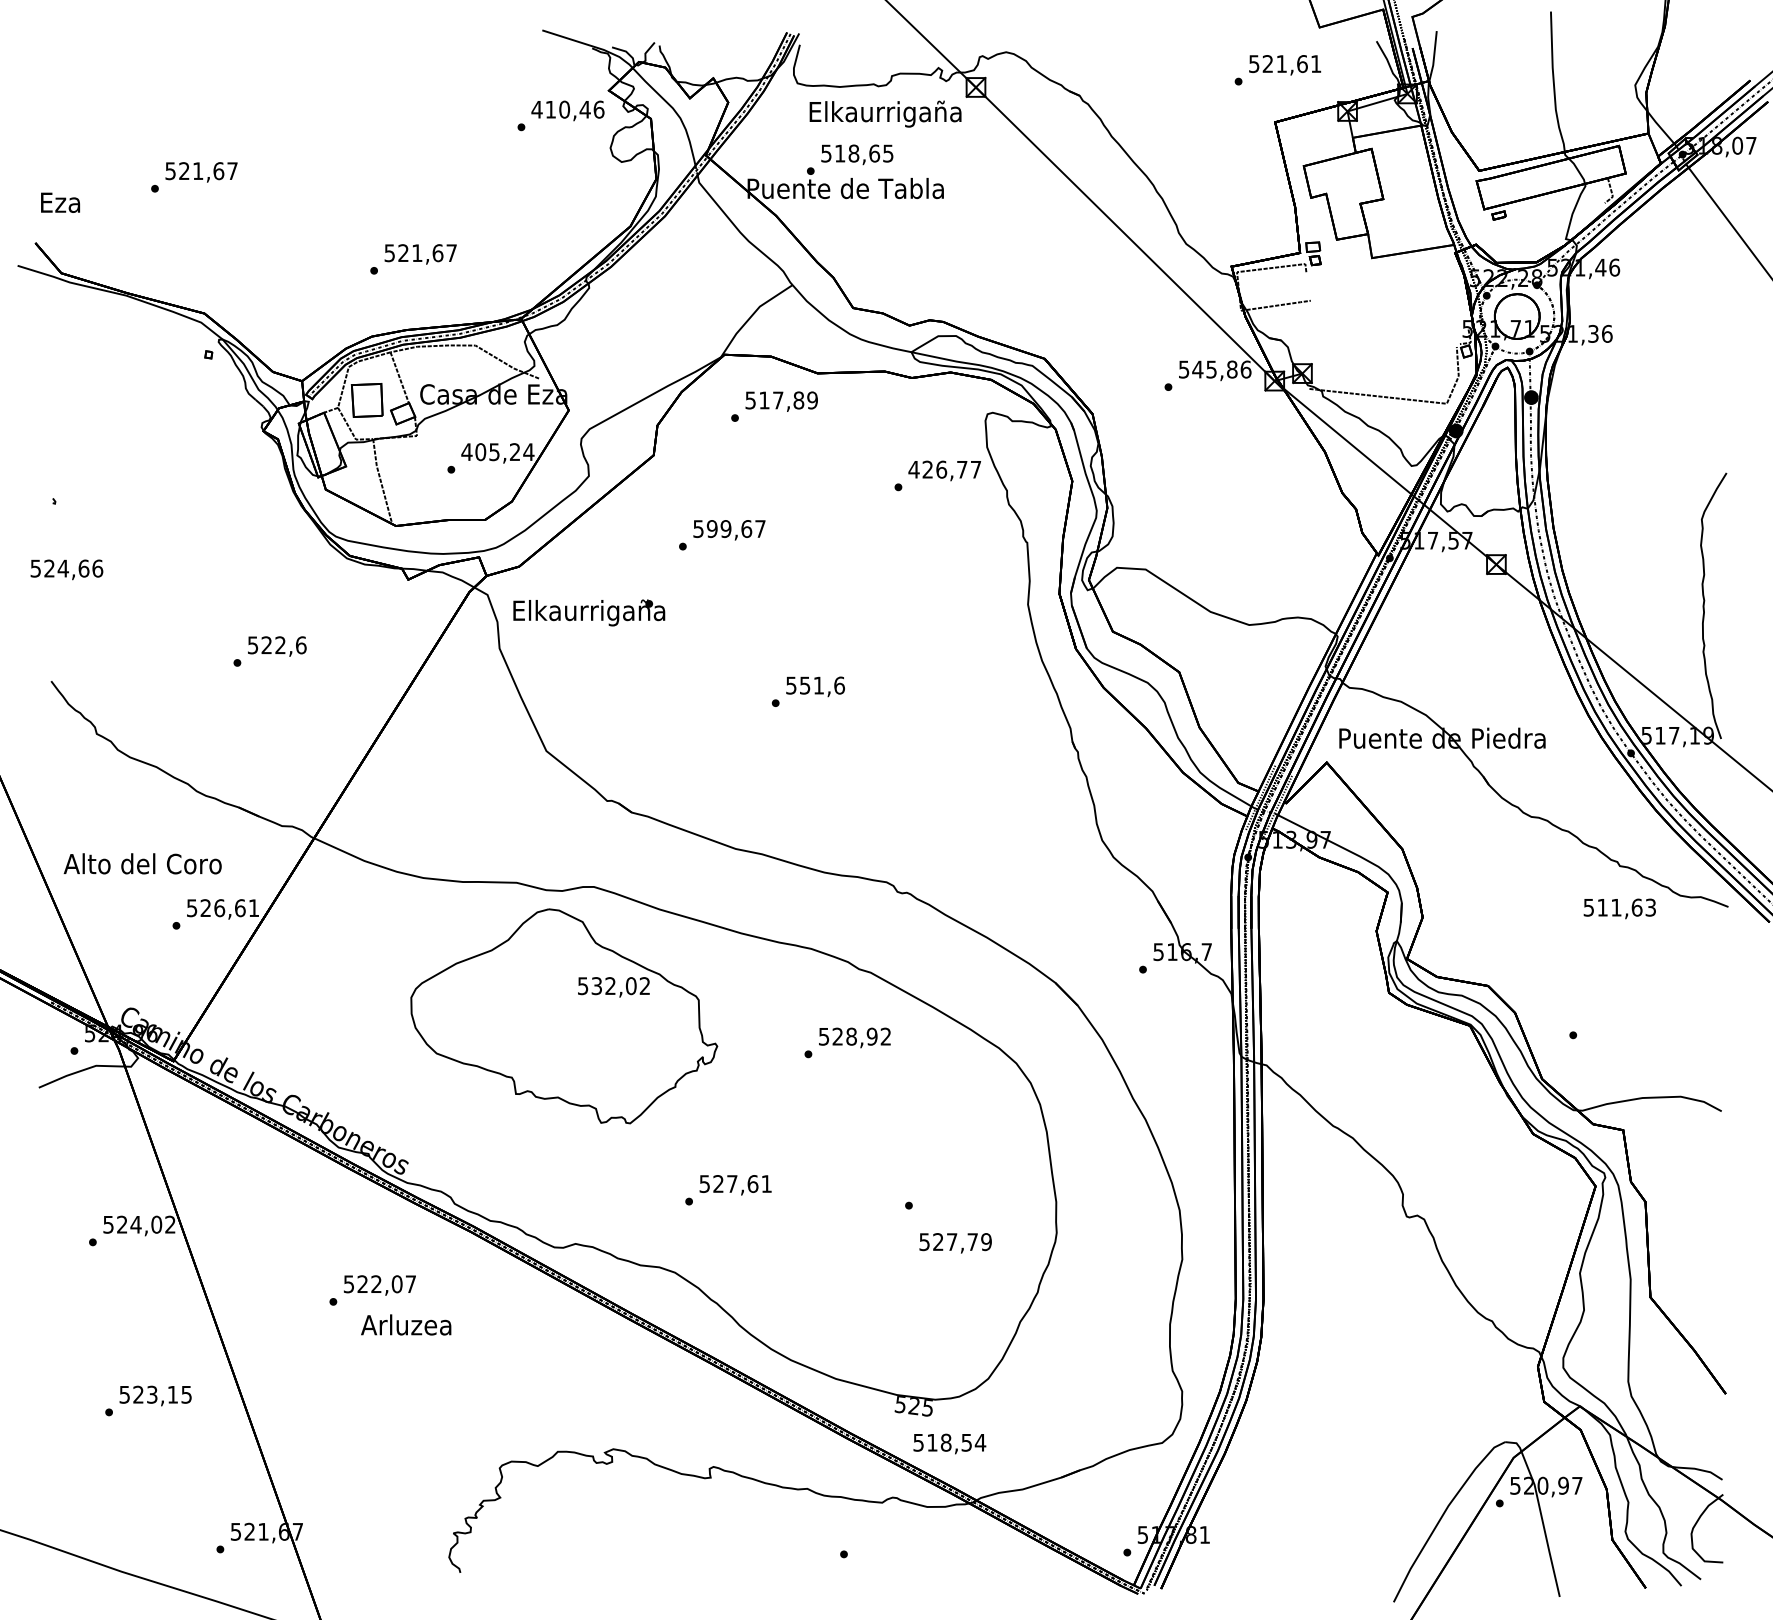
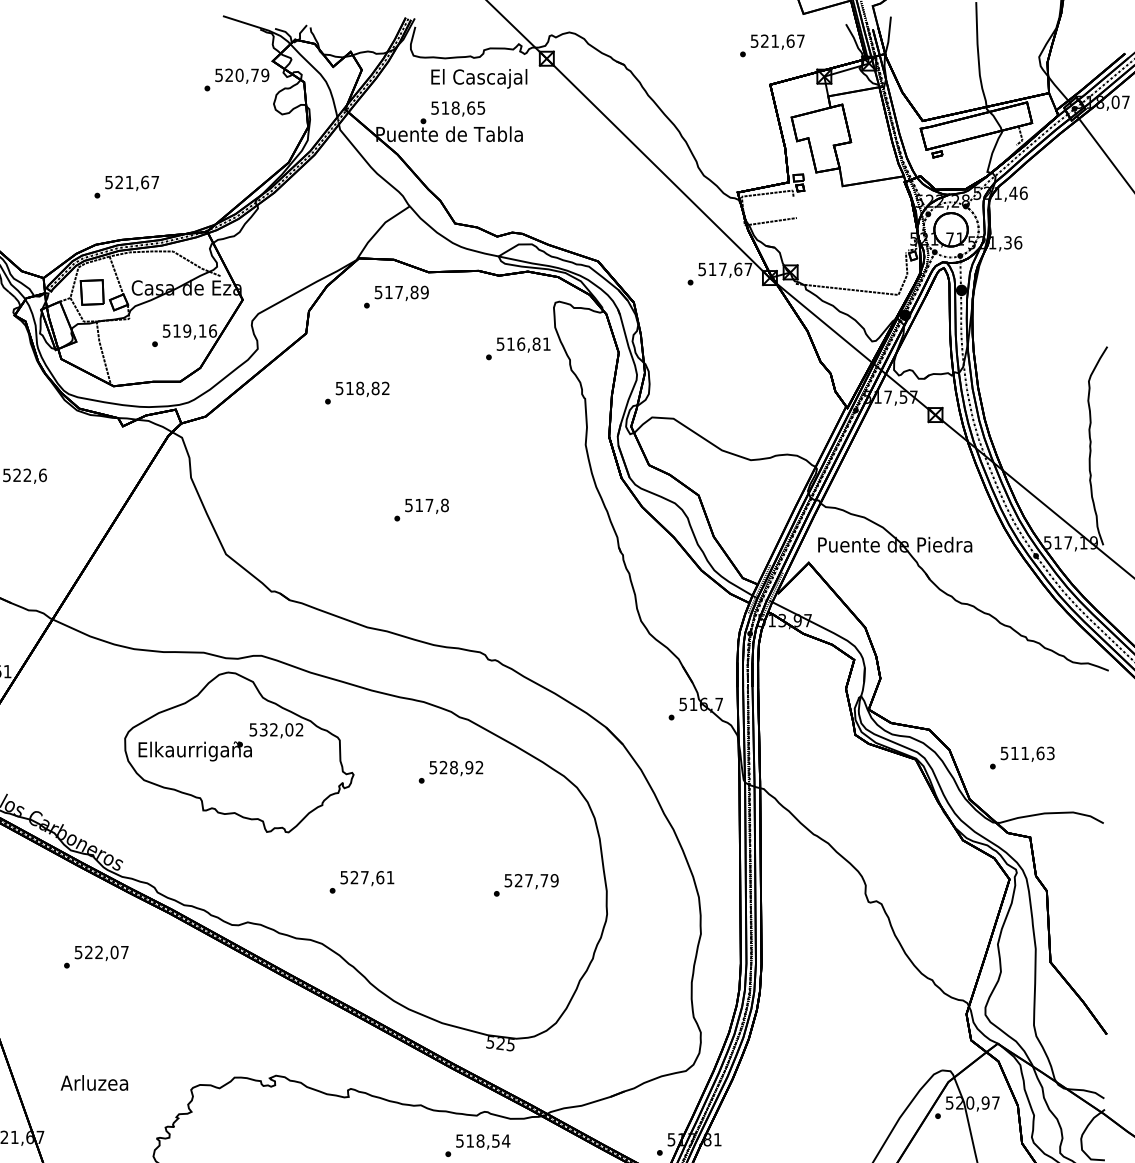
text: (1316, 63) -> (801, 40), 521,61 -> 521,67
text: (567, 109) -> (241, 75), 410,46 -> 520,79
text: (885, 113) -> (479, 78), Elkaurrigaña -> El Cascajal
text: (1221, 369) -> (730, 269), 545,86 -> 517,67
text: (497, 452) -> (189, 331), 405,24 -> 519,16
text: (944, 469) -> (523, 344), 426,77 -> 516,81
text: (735, 529) -> (367, 388), 599,67 -> 518,82
text: (589, 612) -> (195, 751), moved
text: (822, 685) -> (432, 505), 551,6 -> 517,8
text: (1619, 908) -> (1027, 754), moved
text: (955, 1243) -> (531, 881), moved
text: (406, 1324) -> (94, 1082), moved
text: (949, 1443) -> (482, 1141), moved

